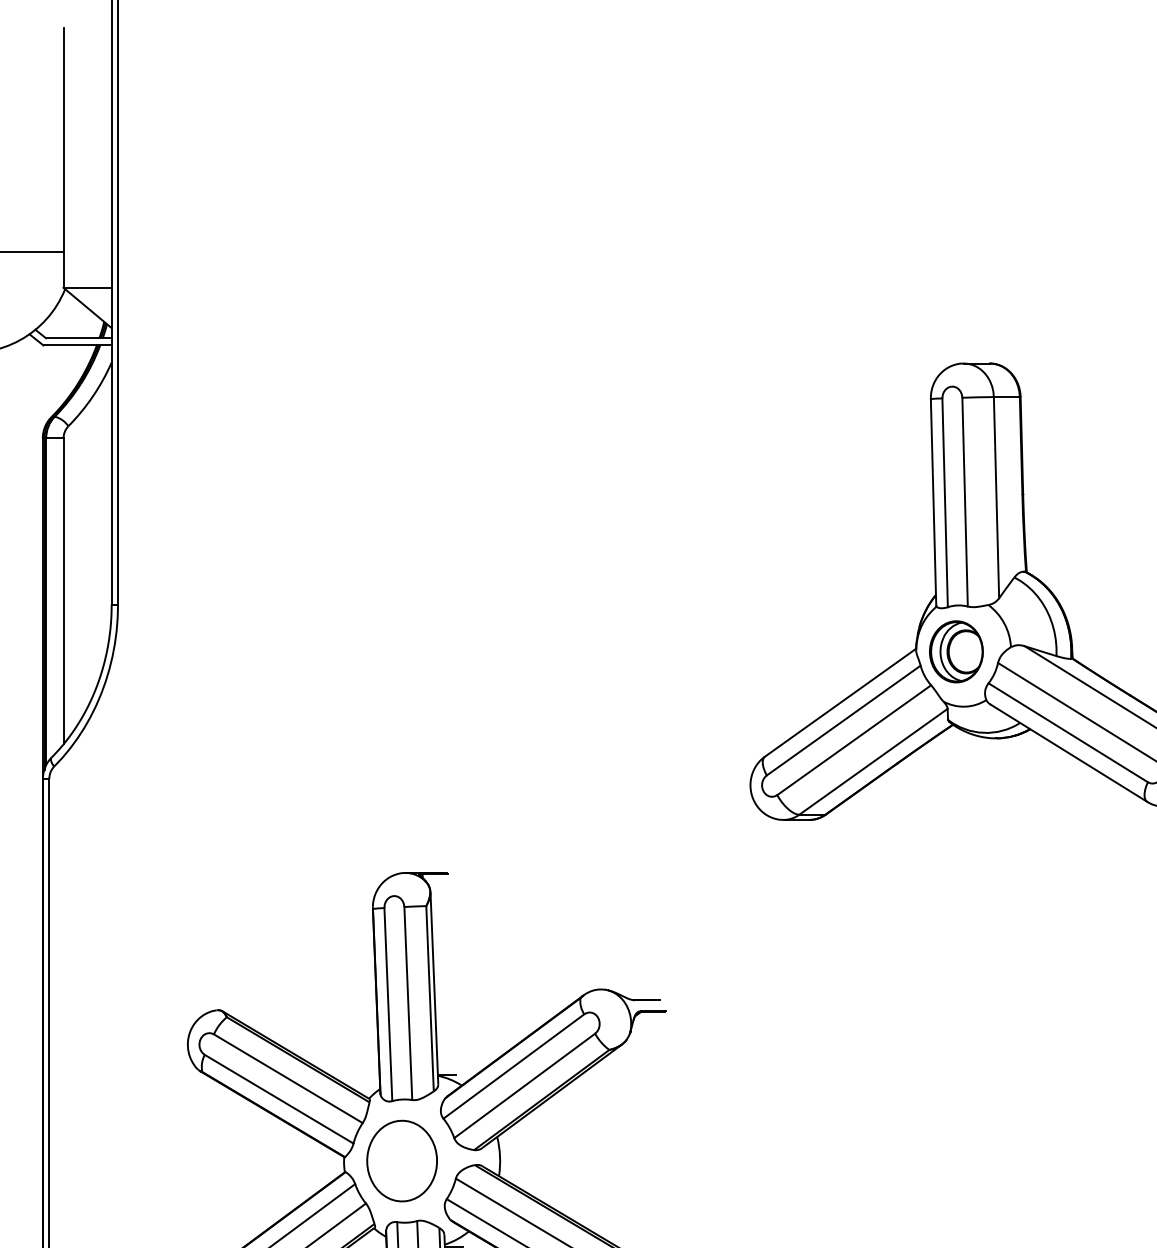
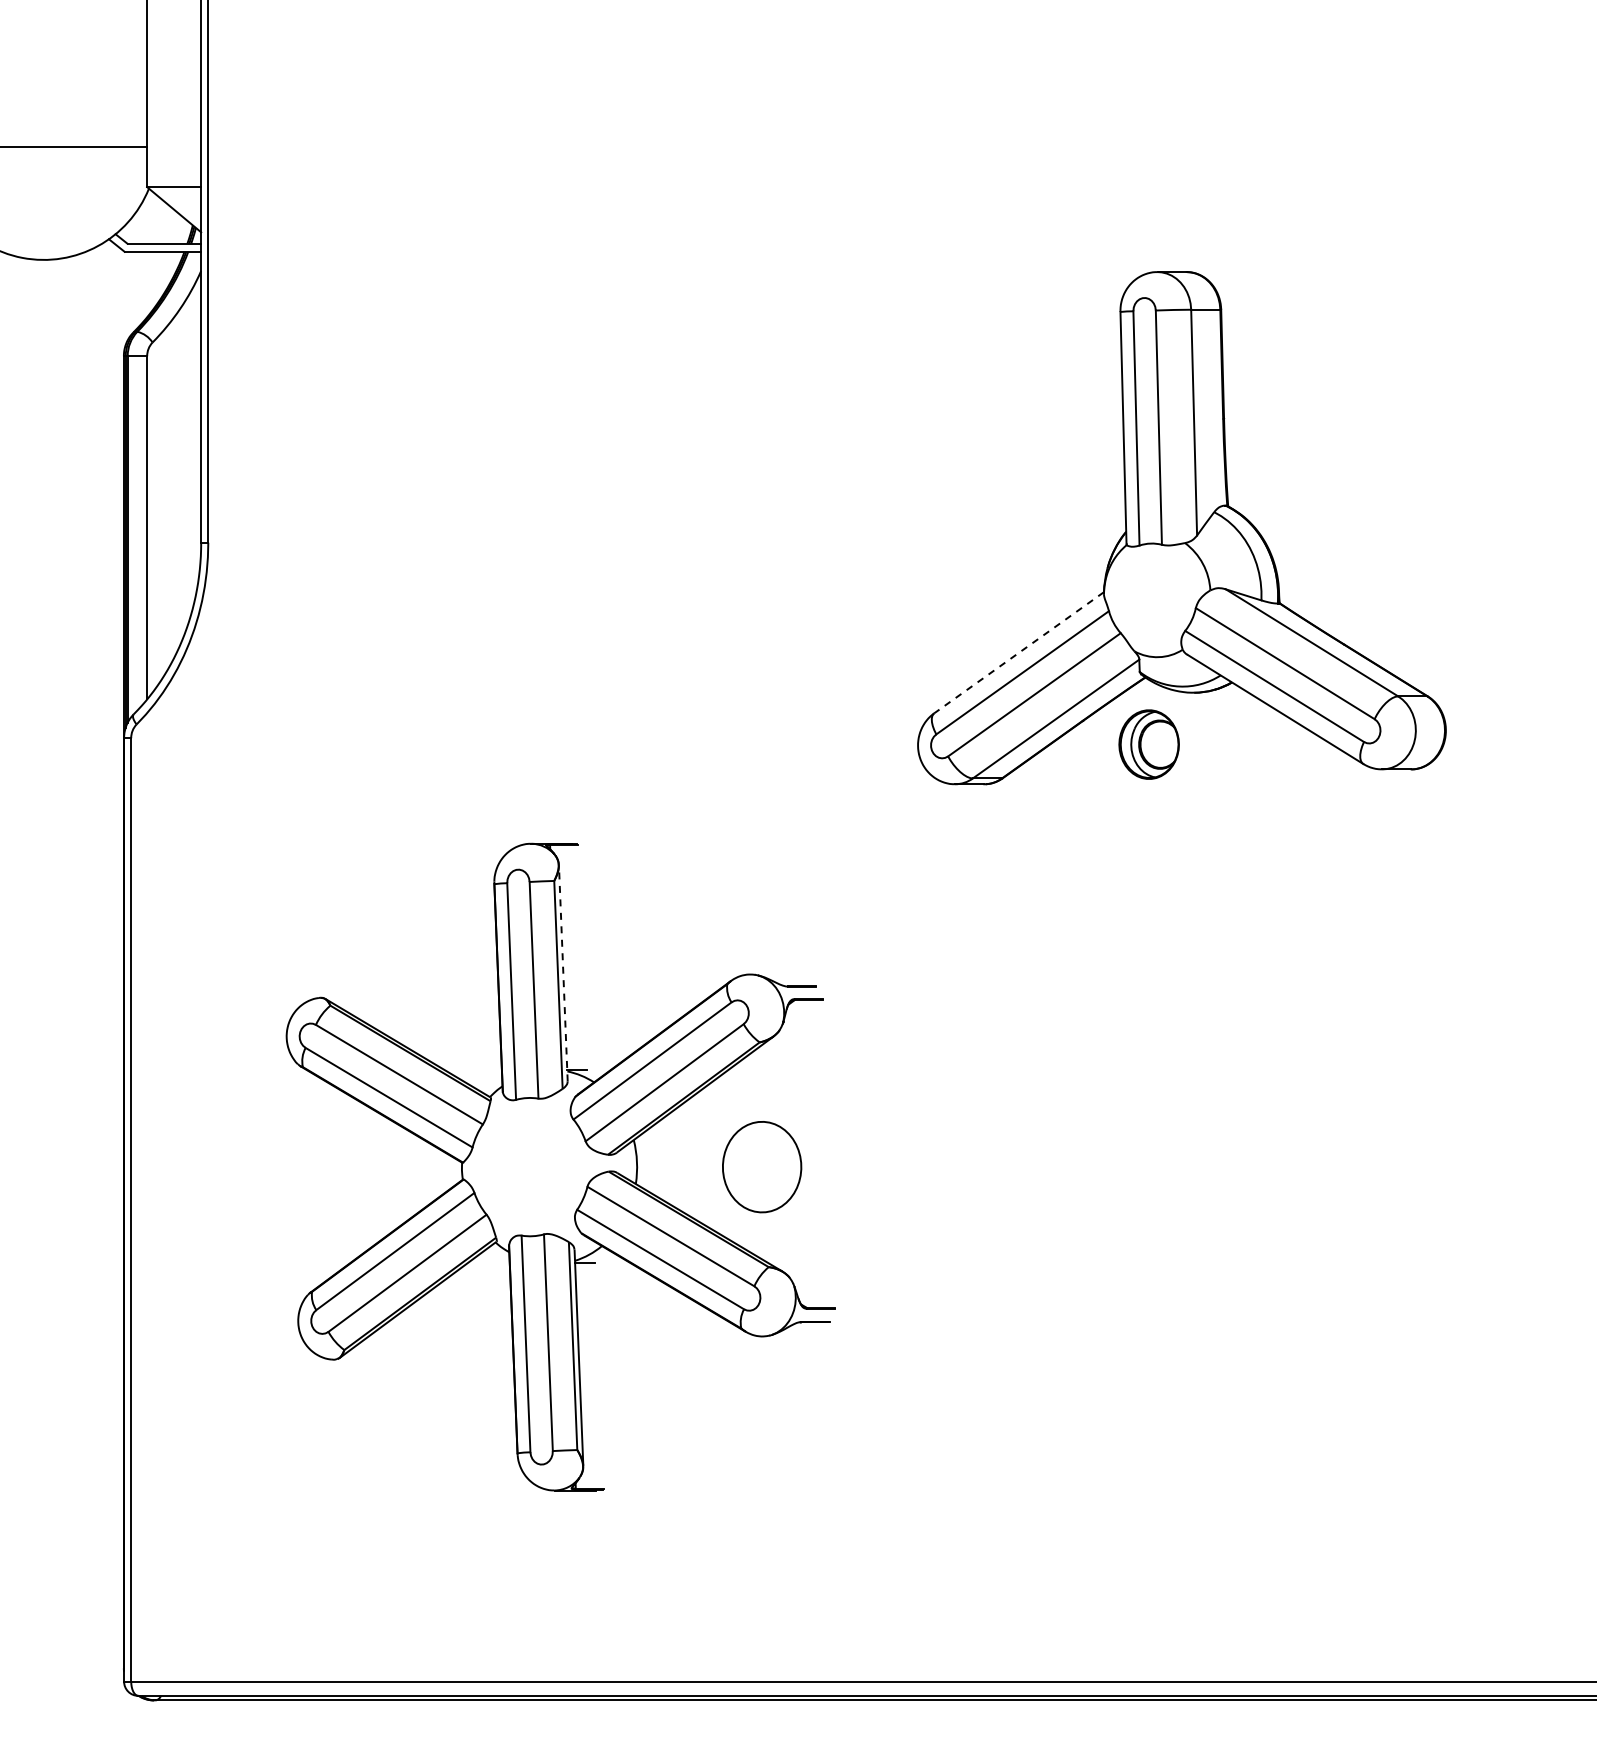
part: (955, 651) -> (1148, 744), moved
line: (840, 703) -> (1018, 653), solid -> dashed
line: (434, 988) -> (563, 973), solid -> dashed
part: (402, 1161) -> (762, 1167), moved

